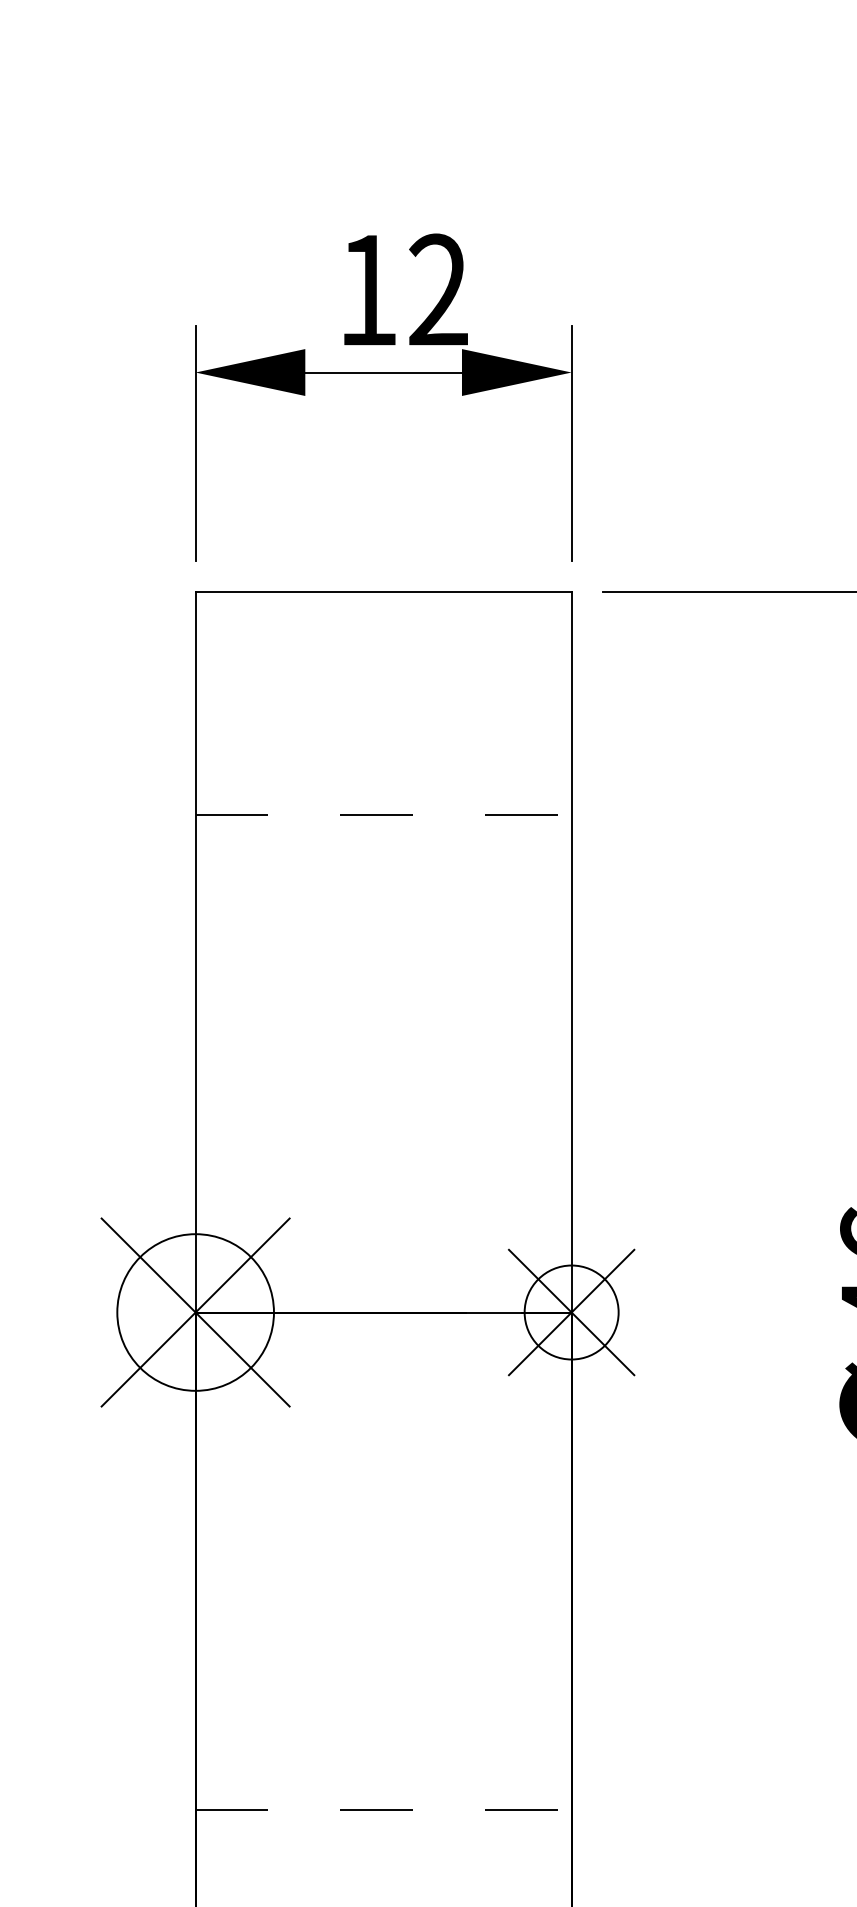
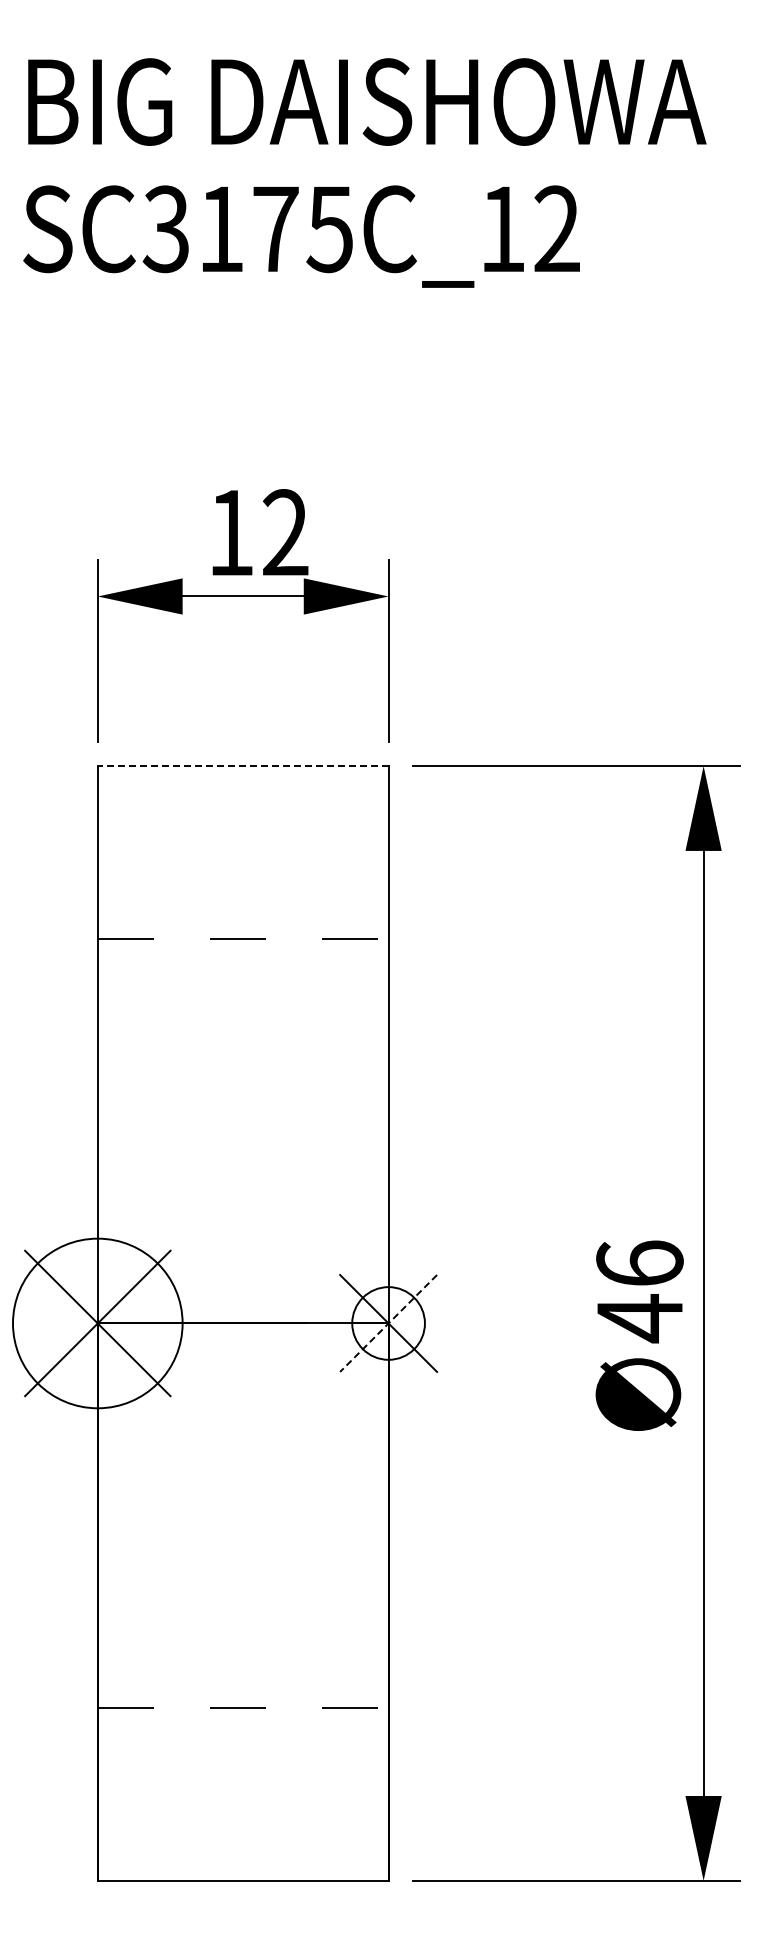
line: (382, 592) -> (242, 766), solid -> dashed
circle: (195, 1312) -> (97, 1323), size x1.4
line: (571, 1312) -> (388, 1323), solid -> dashed

